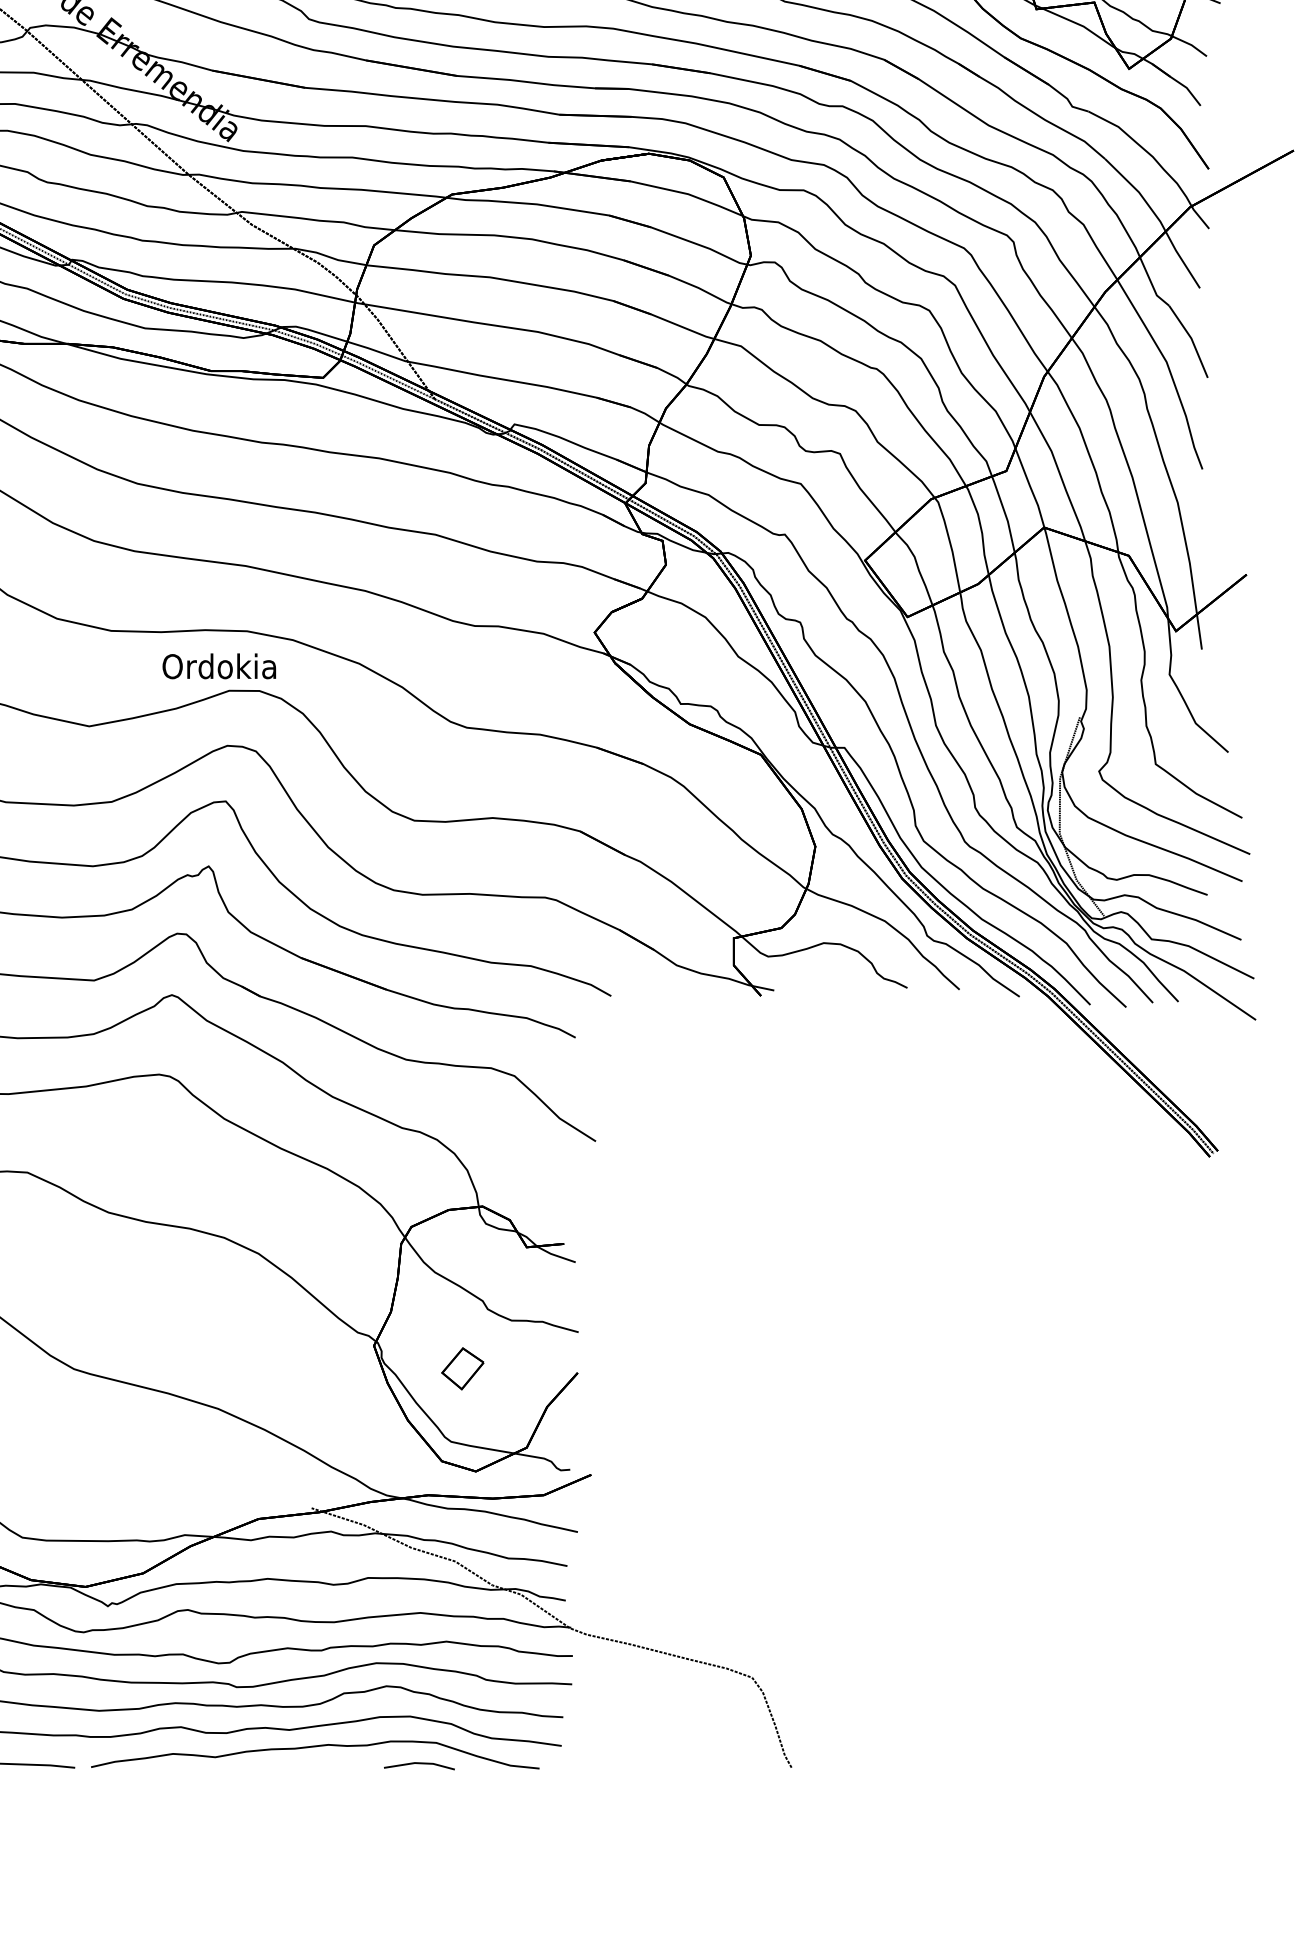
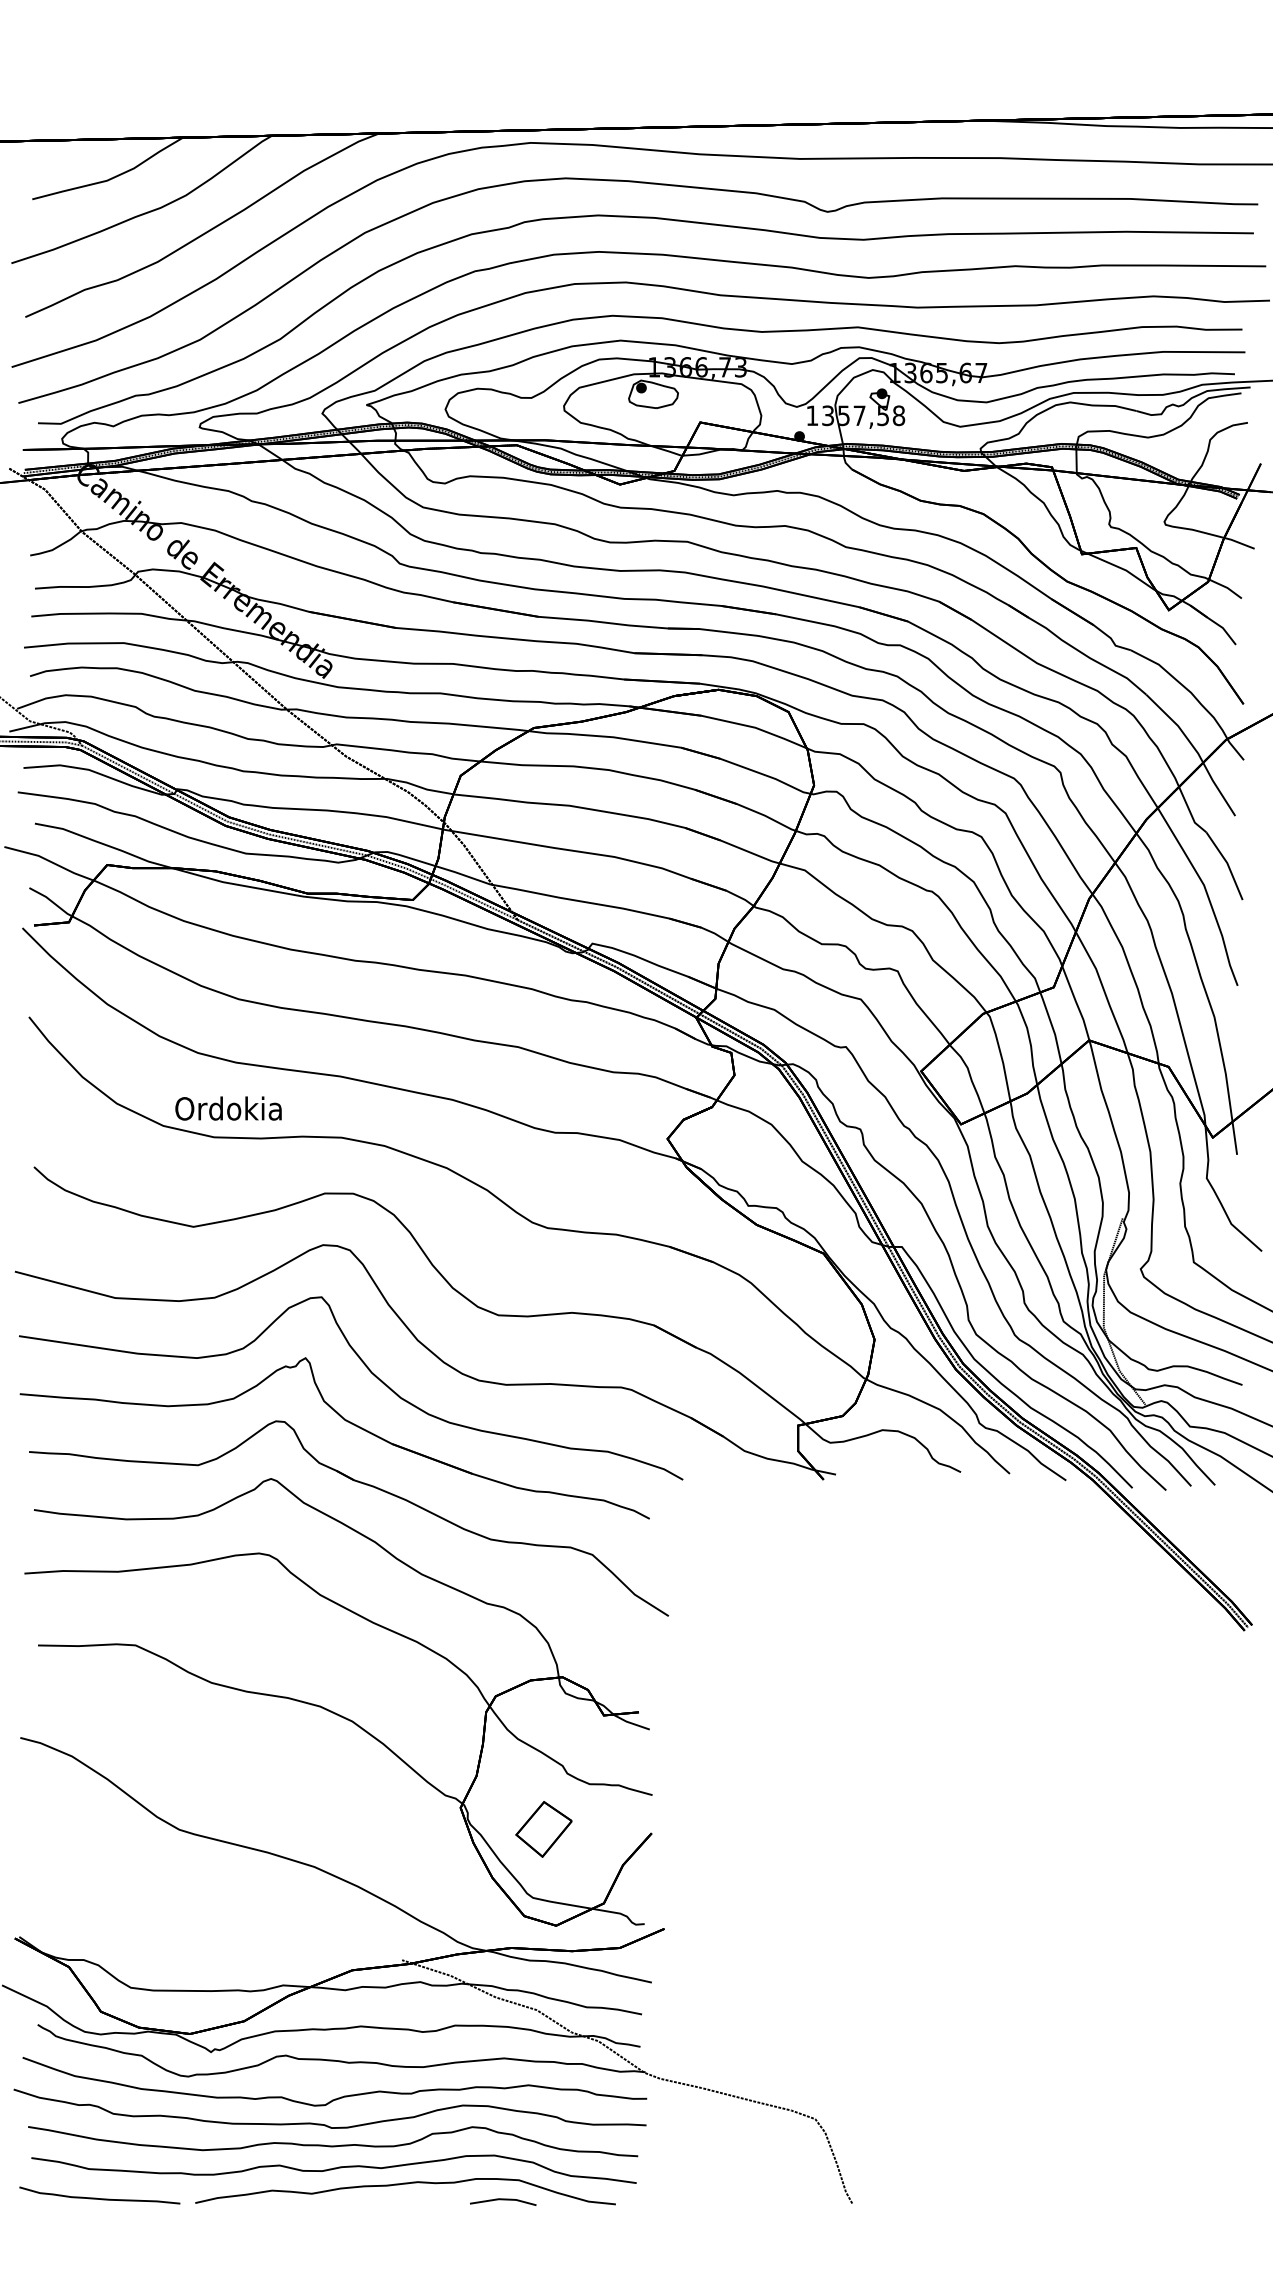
text: (219, 666) -> (228, 1108), moved
part: (462, 1368) -> (543, 1829), size x1.43

